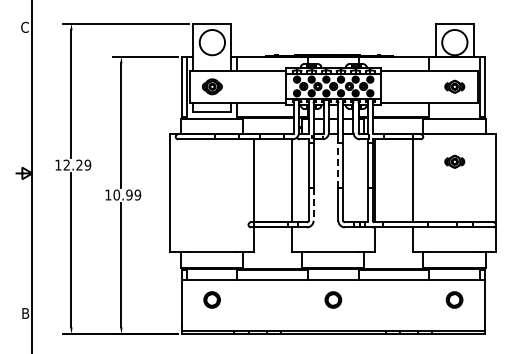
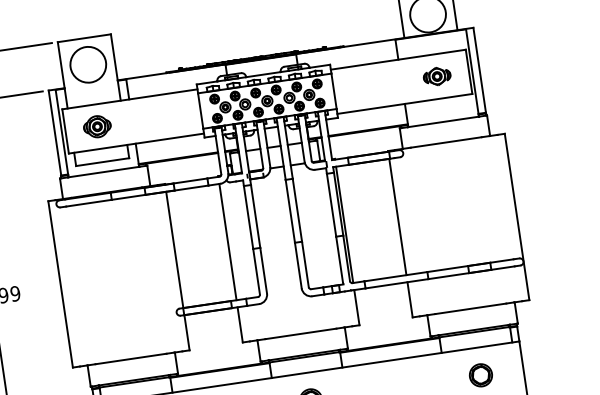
part: (454, 161) -> (452, 181), removed
line: (338, 165) -> (290, 210), dashed -> solid
line: (313, 205) -> (263, 272), dashed -> solid

